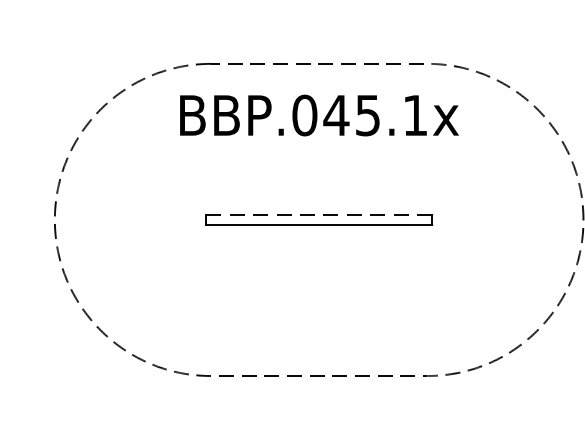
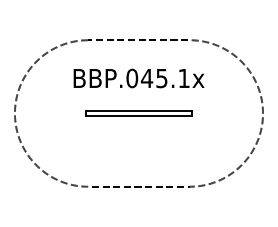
text: (318, 115) -> (138, 78), moved
line: (318, 215) -> (138, 111), dashed -> solid

